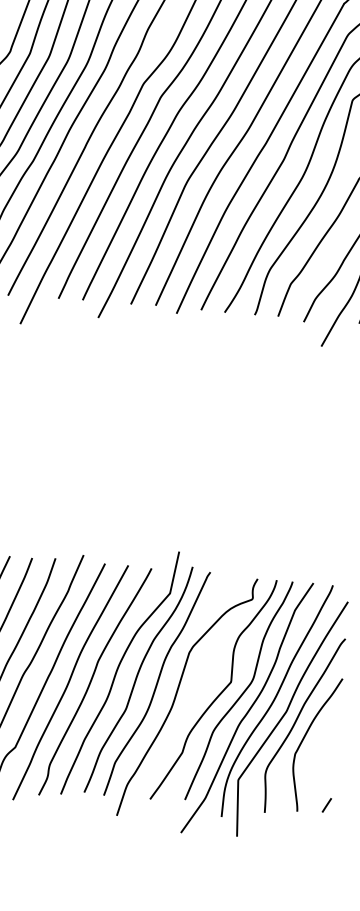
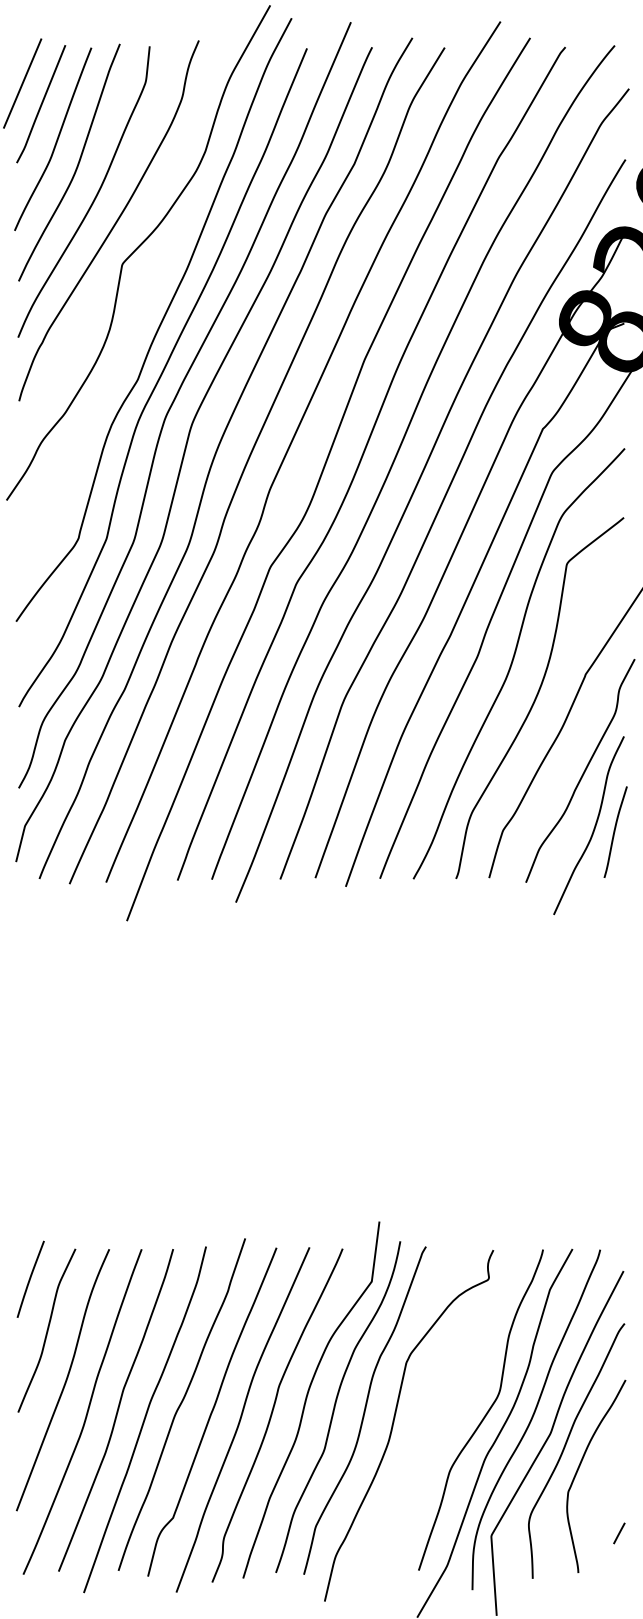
curve: (219, 694) -> (453, 1417), removed
line: (327, 805) -> (619, 1533), moved

